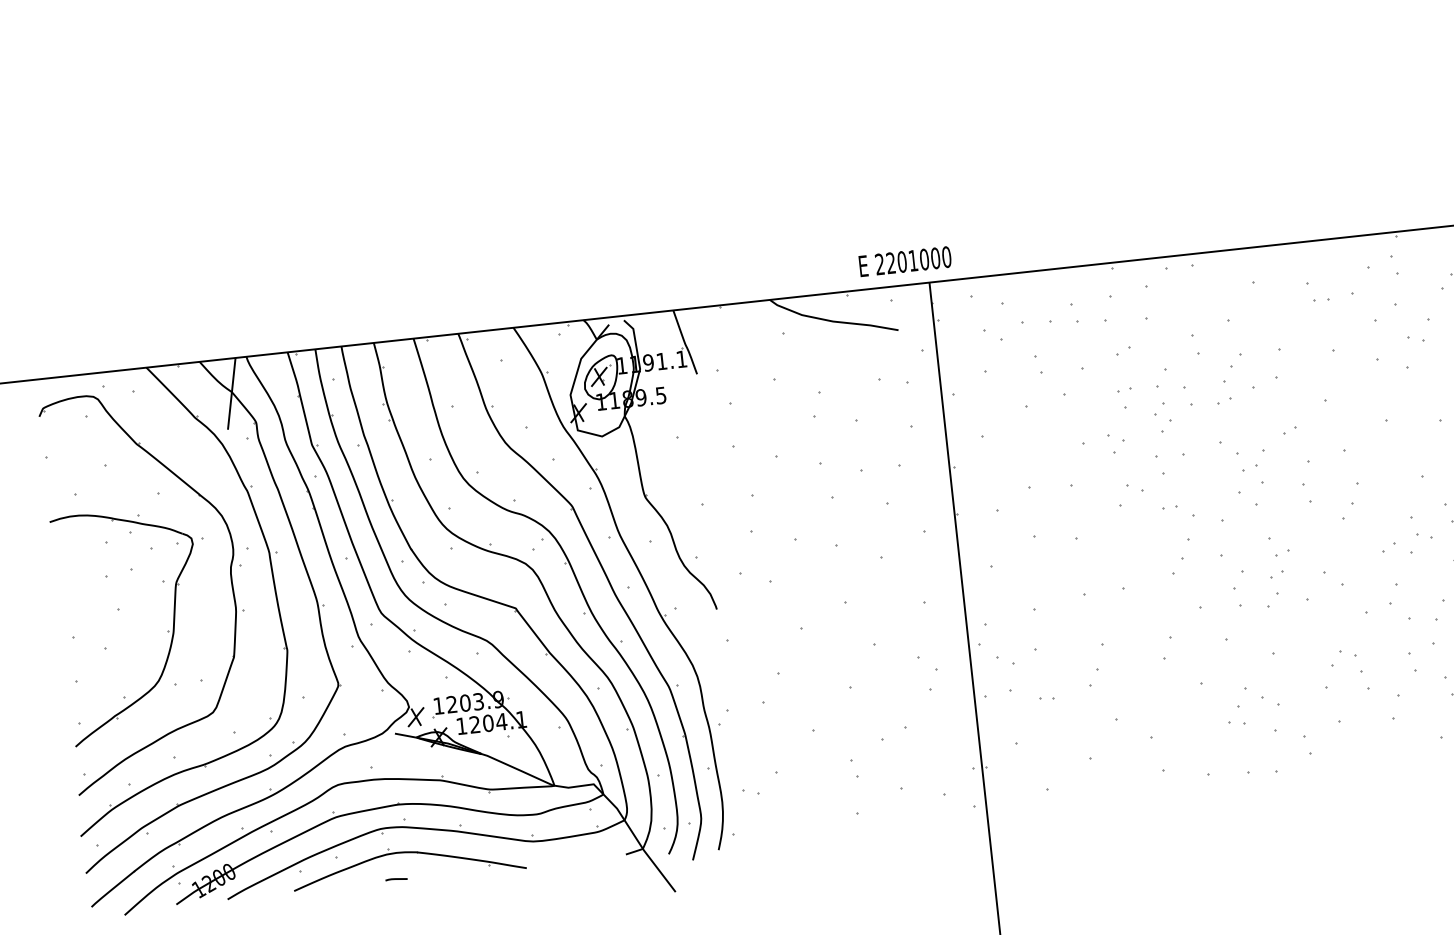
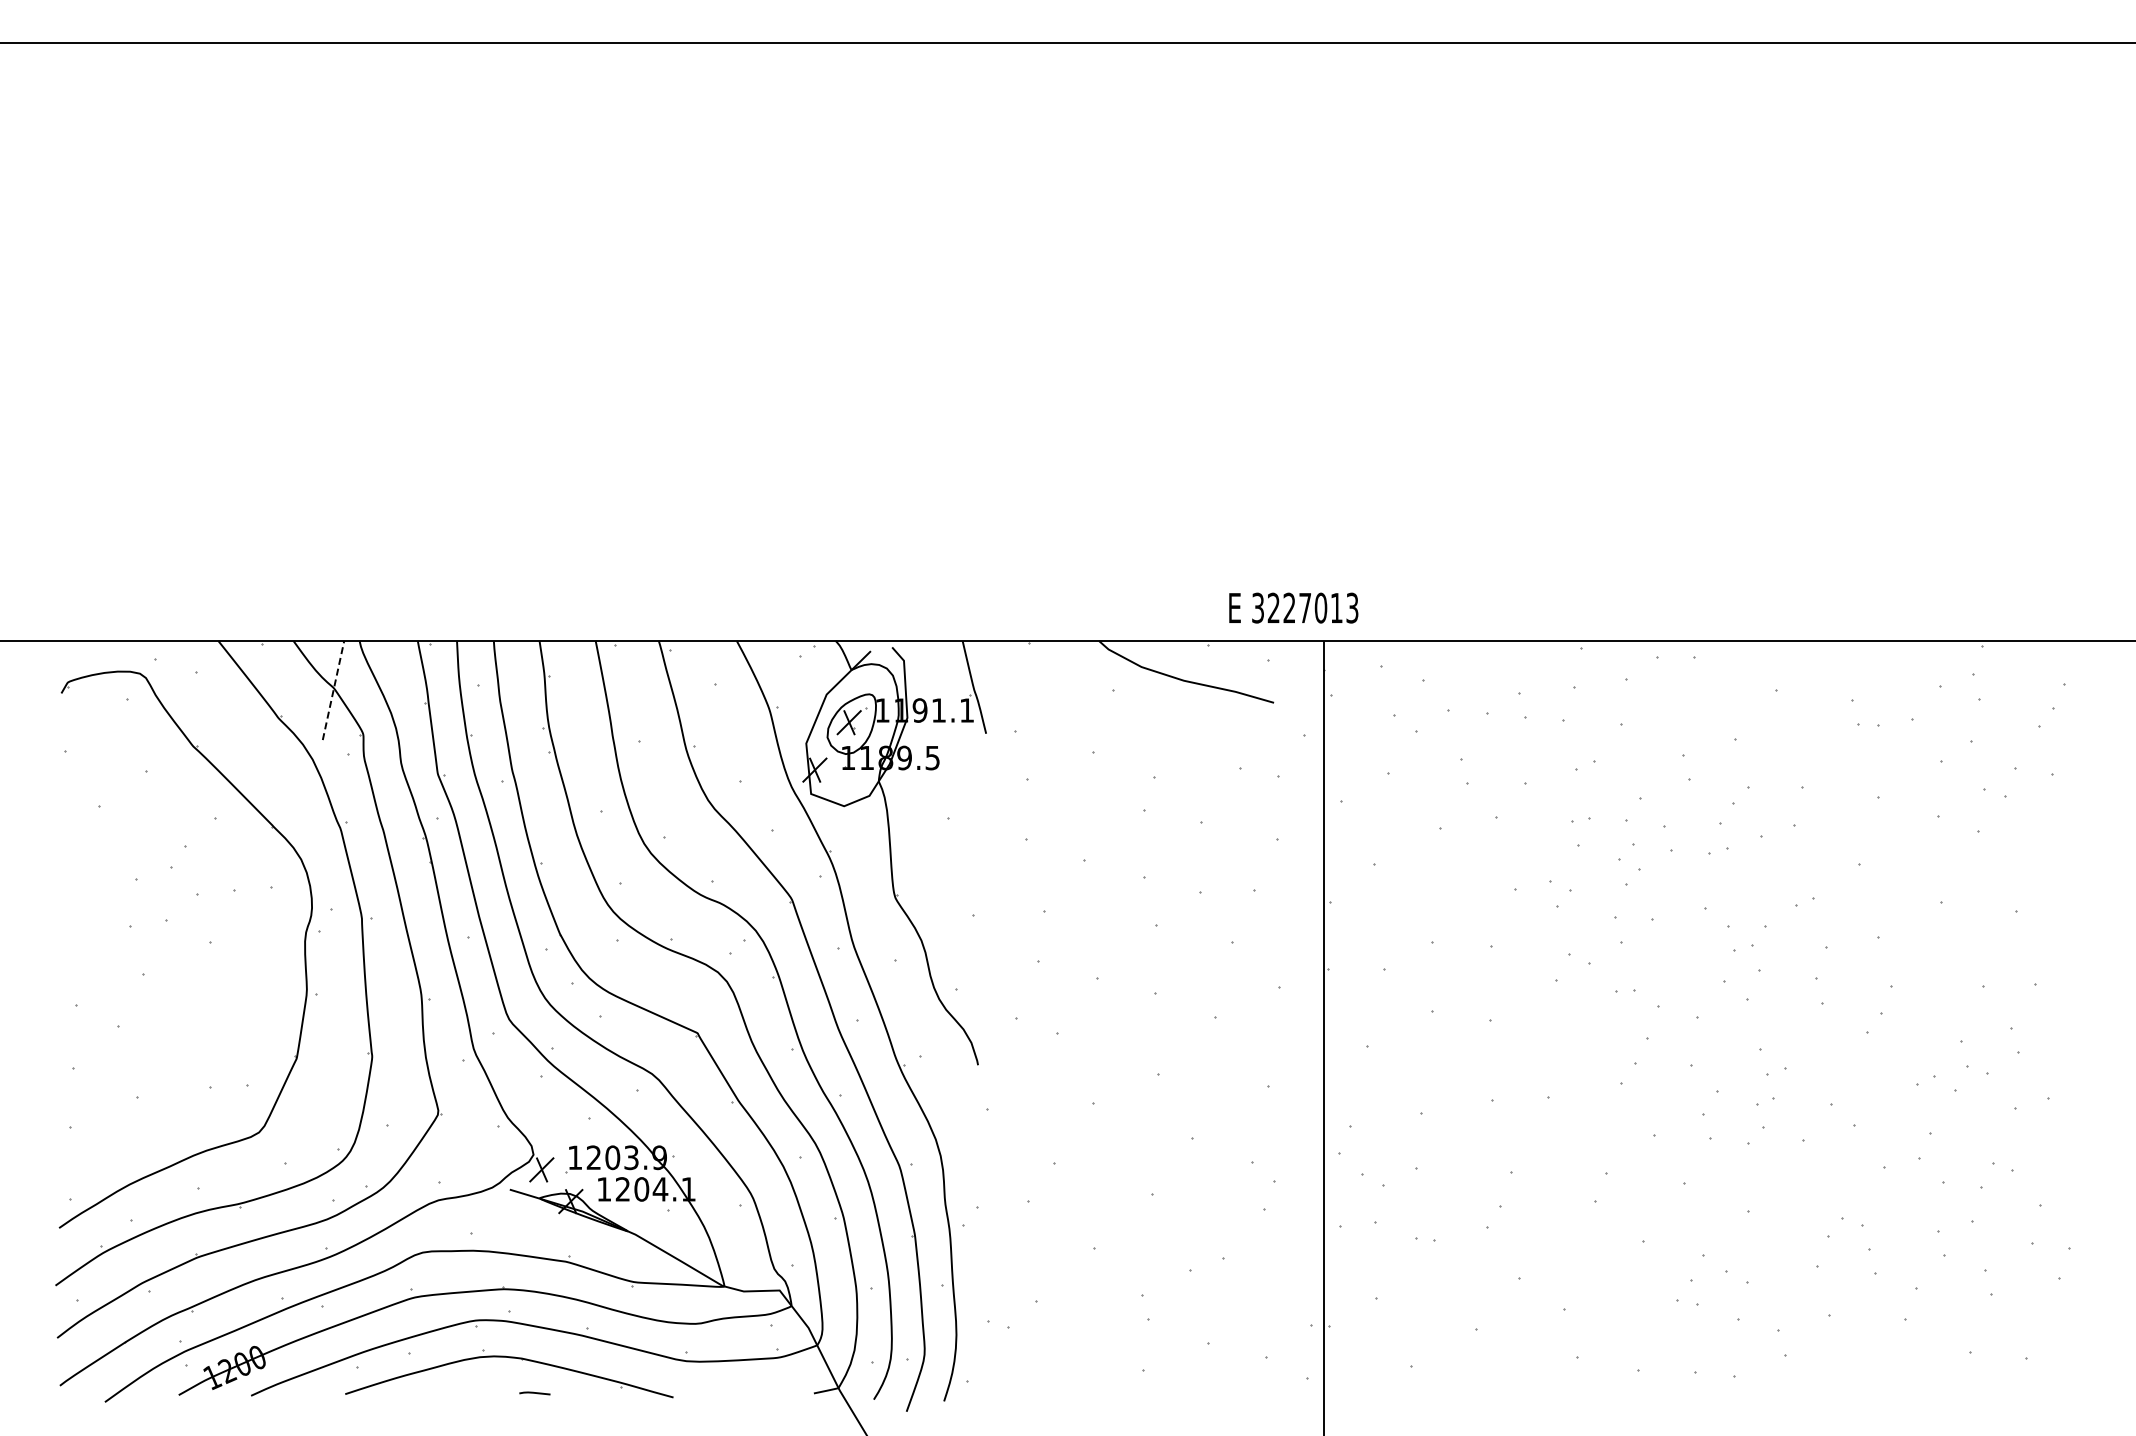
text: (913, 260) -> (1305, 607), 2201000 -> 3227013
line: (231, 393) -> (333, 690), solid -> dashed
part: (167, 630) -> (207, 1011), removed
line: (396, 879) -> (534, 1393), moved

